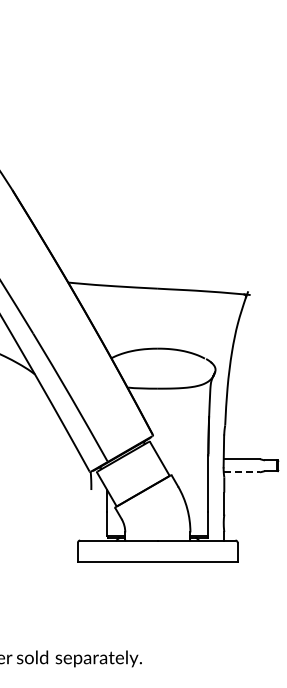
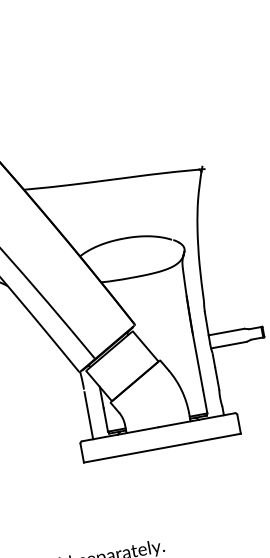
line: (242, 472) -> (229, 345), dashed -> solid
line: (91, 516) -> (88, 415), added

